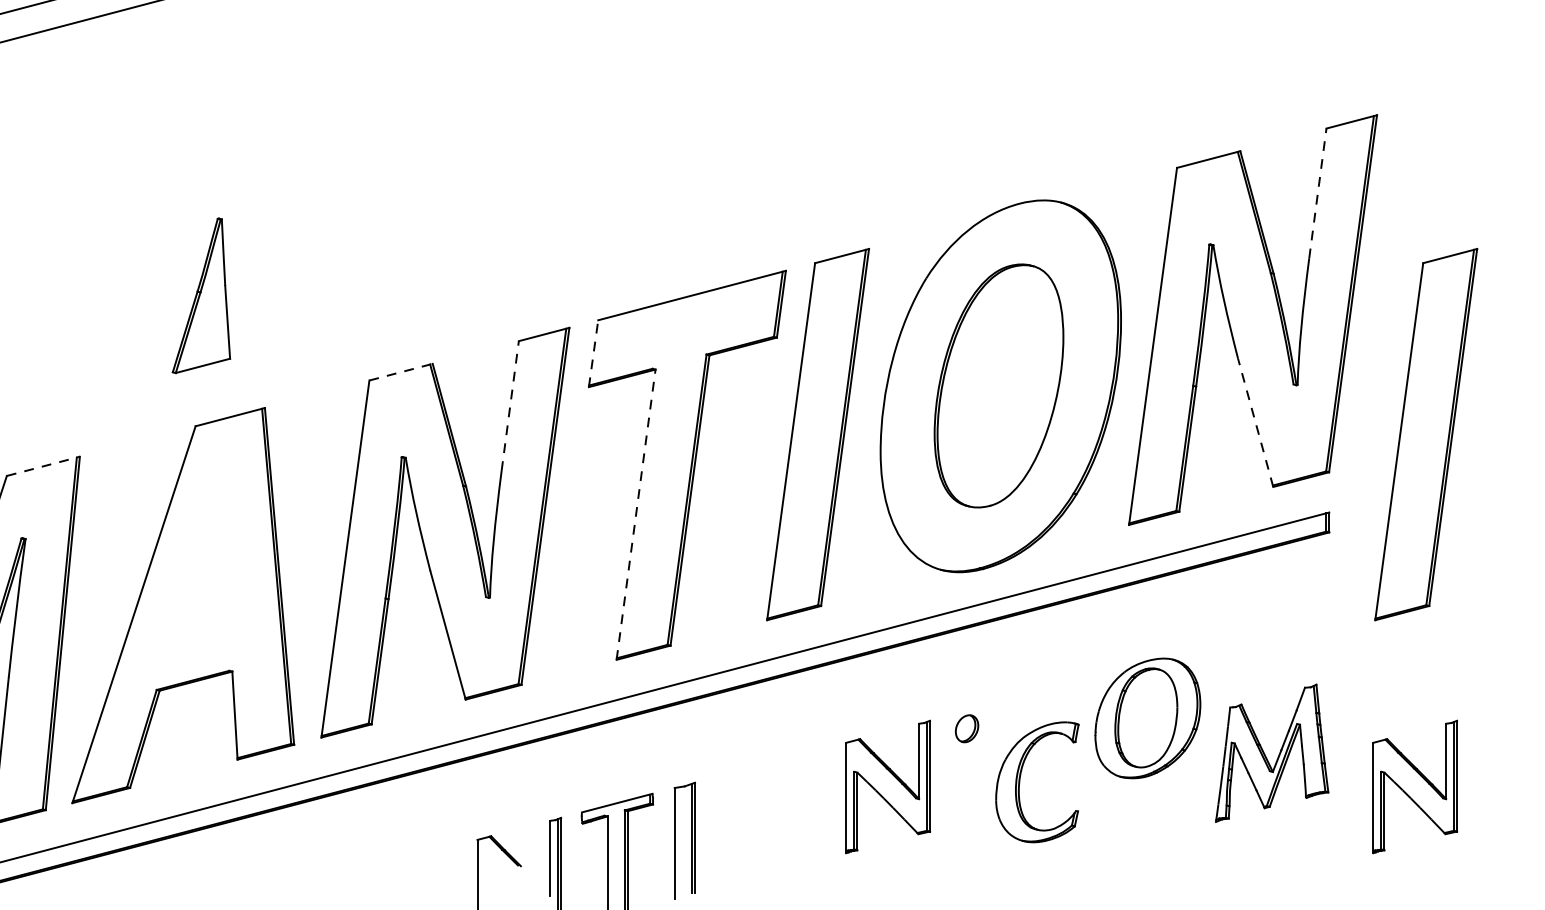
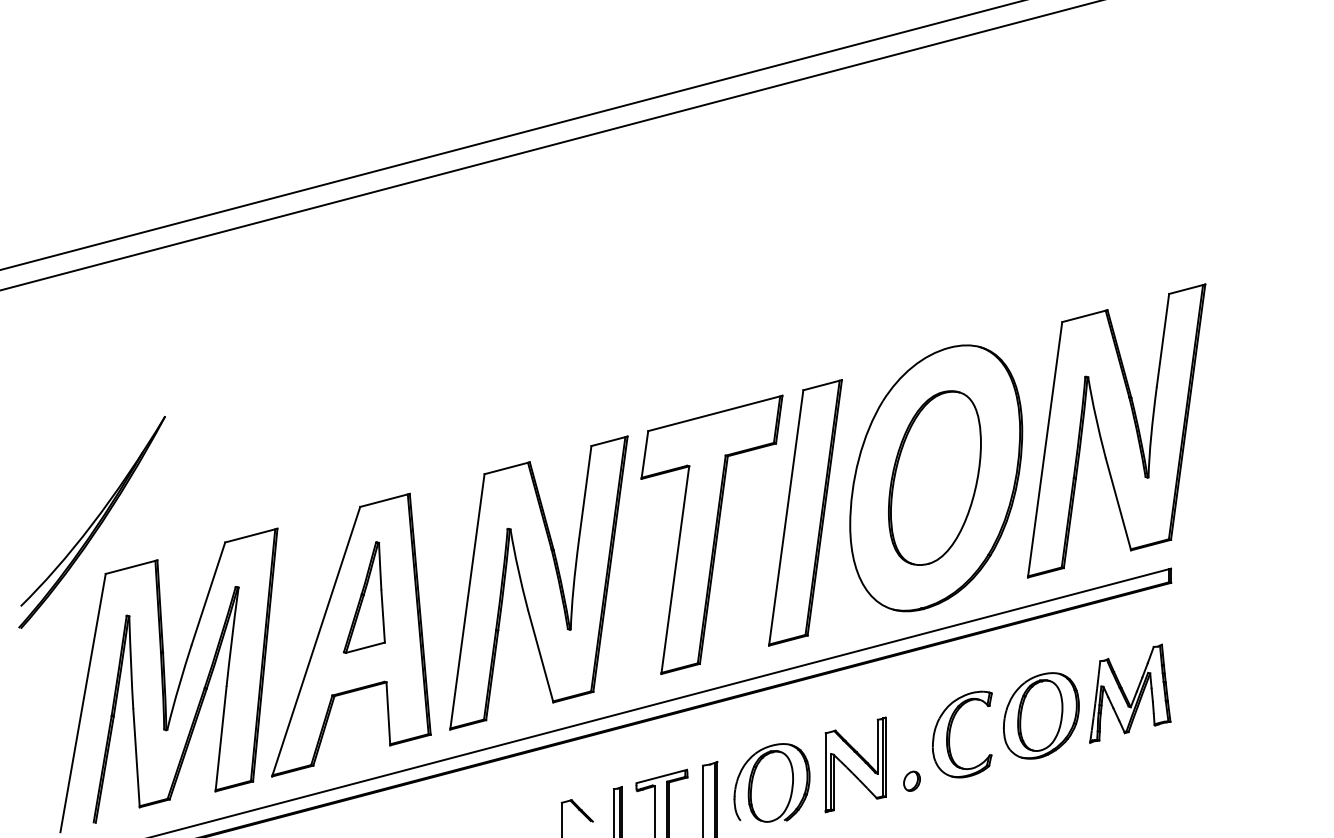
line: (1317, 193) -> (1162, 340), dashed -> solid
part: (200, 295) -> (363, 597), moved
line: (593, 352) -> (644, 454), dashed -> solid
line: (401, 372) -> (507, 468), dashed -> solid
line: (510, 406) -> (585, 492), dashed -> solid
line: (1255, 422) -> (1118, 504), dashed -> solid
part: (1426, 434) -> (1240, 512), removed
line: (43, 466) -> (251, 535), dashed -> solid
line: (636, 515) -> (675, 570), dashed -> solid
part: (966, 727) -> (911, 780), moved
part: (1272, 752) -> (1130, 693), moved
part: (1020, 782) -> (950, 734), moved
part: (1415, 786) -> (1232, 764), removed
part: (770, 811) -> (771, 782), added

